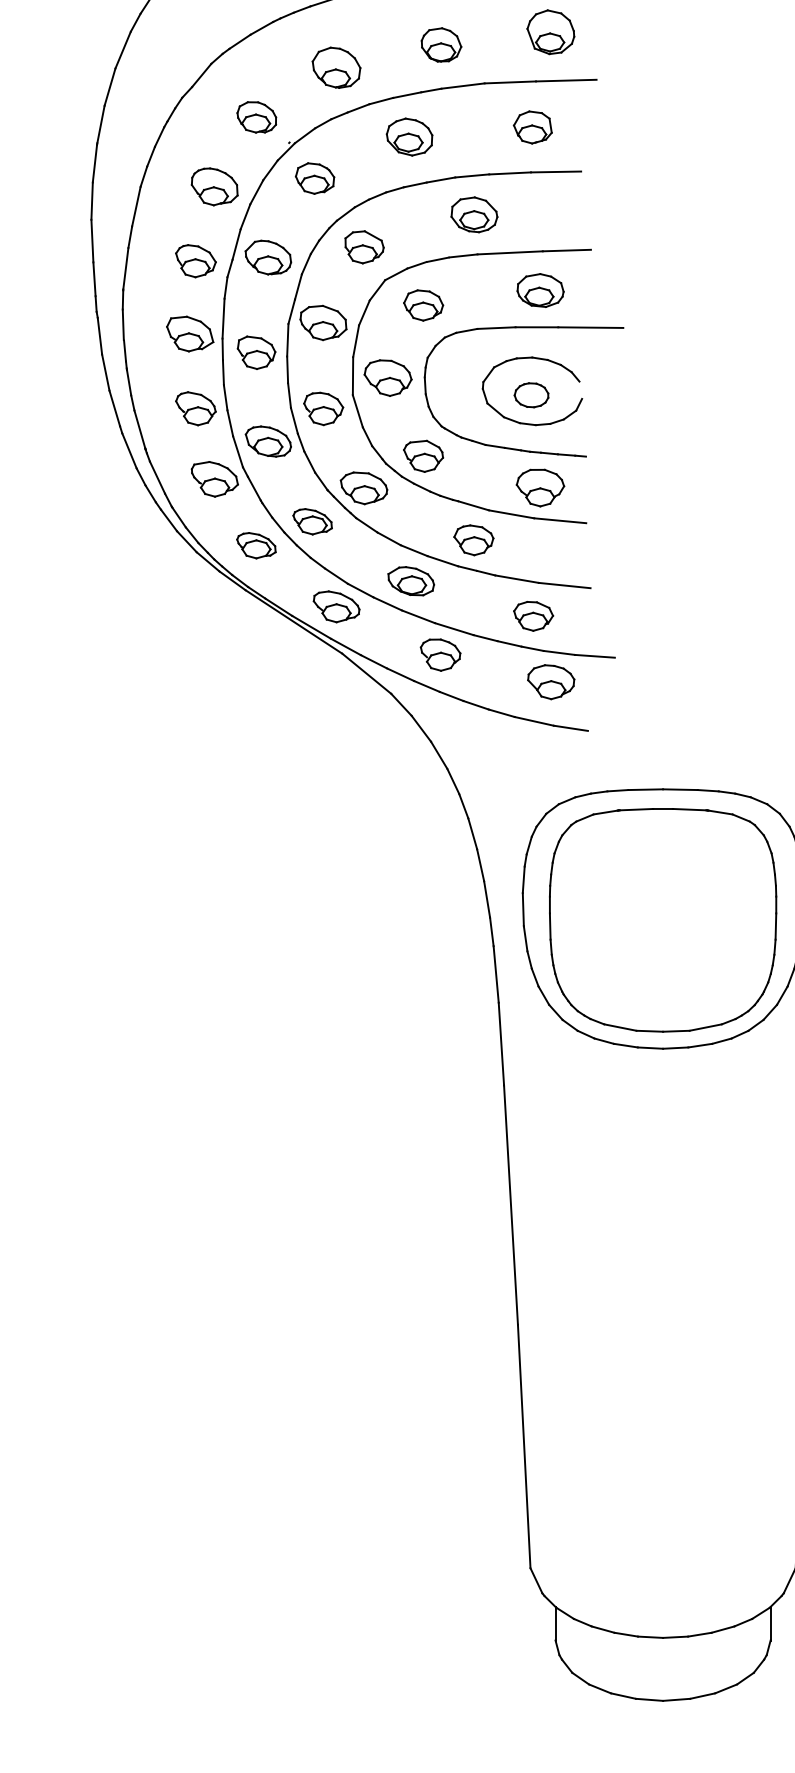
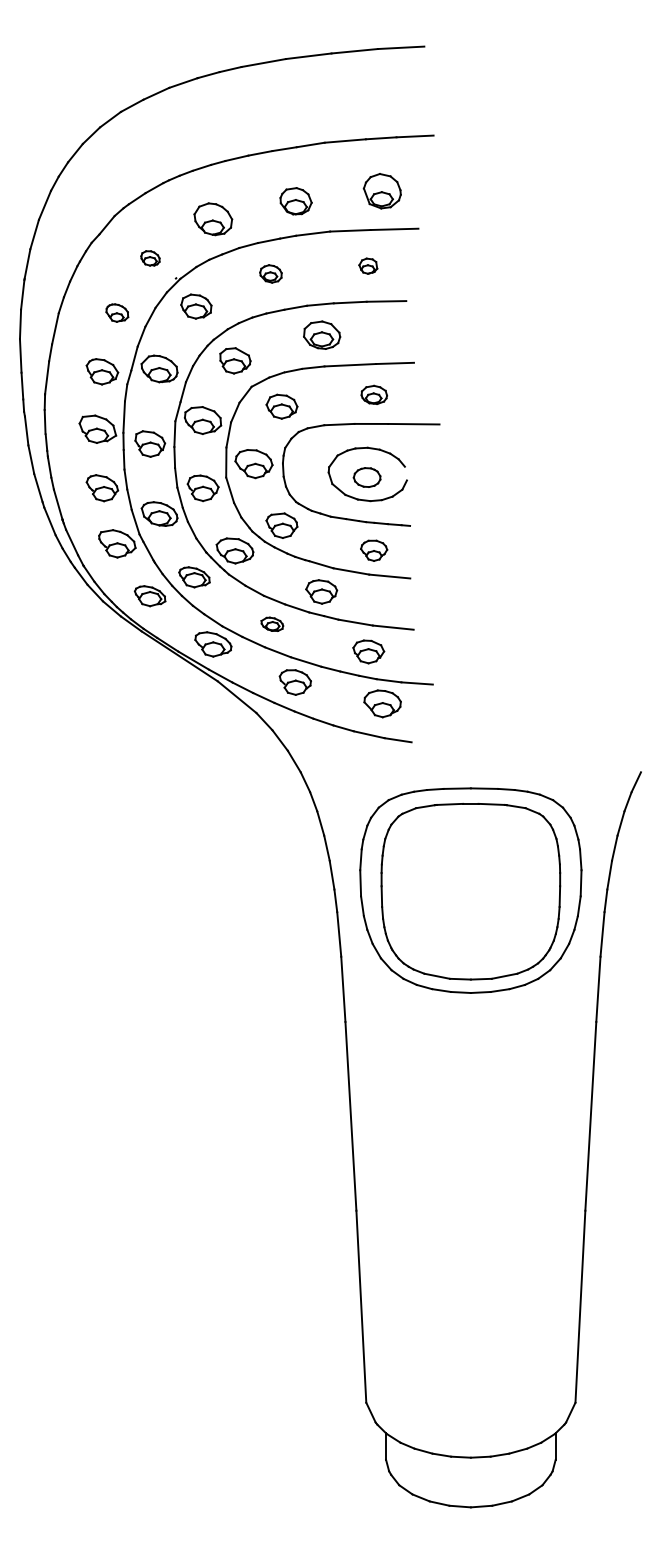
part: (256, 117) -> (150, 258), size x0.6
part: (533, 126) -> (368, 265), size x0.6
part: (409, 136) -> (270, 273), size x0.6
part: (215, 186) -> (117, 312), size x0.6
part: (540, 289) -> (374, 394), size x0.7
part: (539, 487) -> (373, 550), size x0.7
part: (411, 581) -> (272, 624), size x0.6

